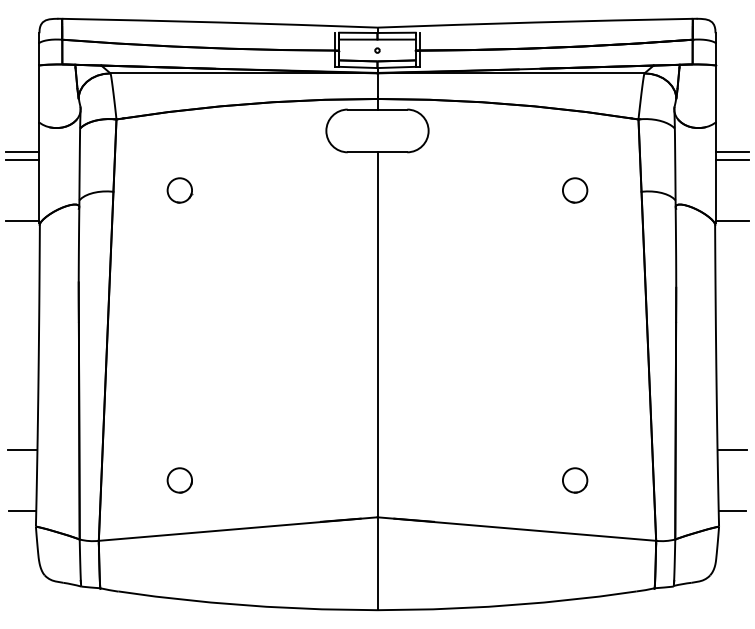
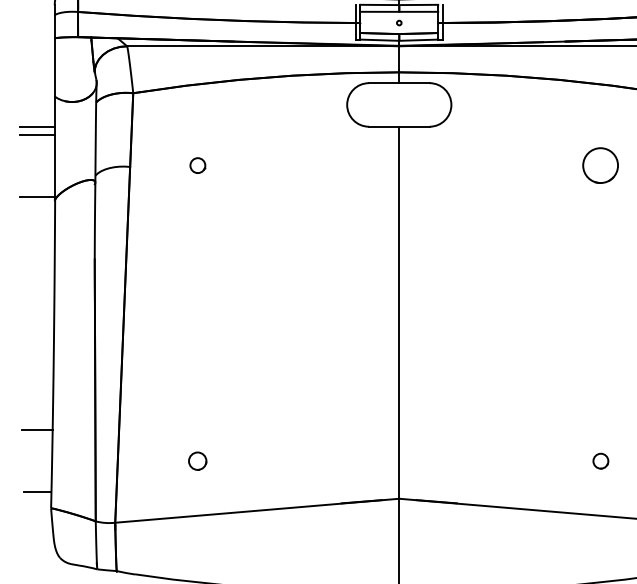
part: (179, 190) -> (197, 165), size x0.6
circle: (575, 190) -> (601, 165), size x1.4
circle: (179, 480) -> (197, 461), size x0.7
circle: (575, 480) -> (601, 461), size x0.6

